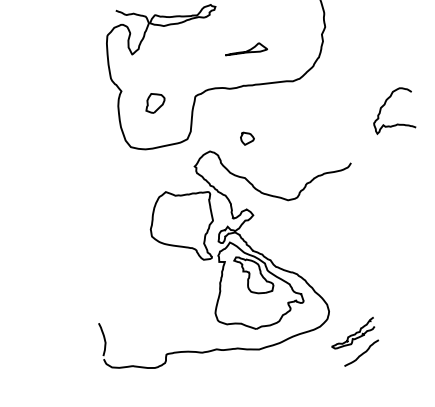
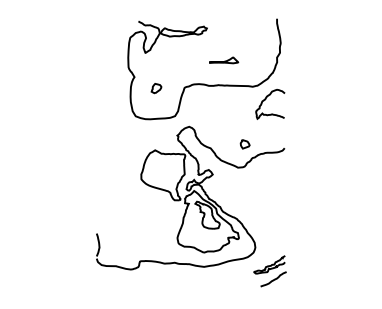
part: (155, 103) -> (156, 88), size x0.71
curve: (386, 104) -> (266, 99), moved
part: (246, 138) -> (244, 144), moved

